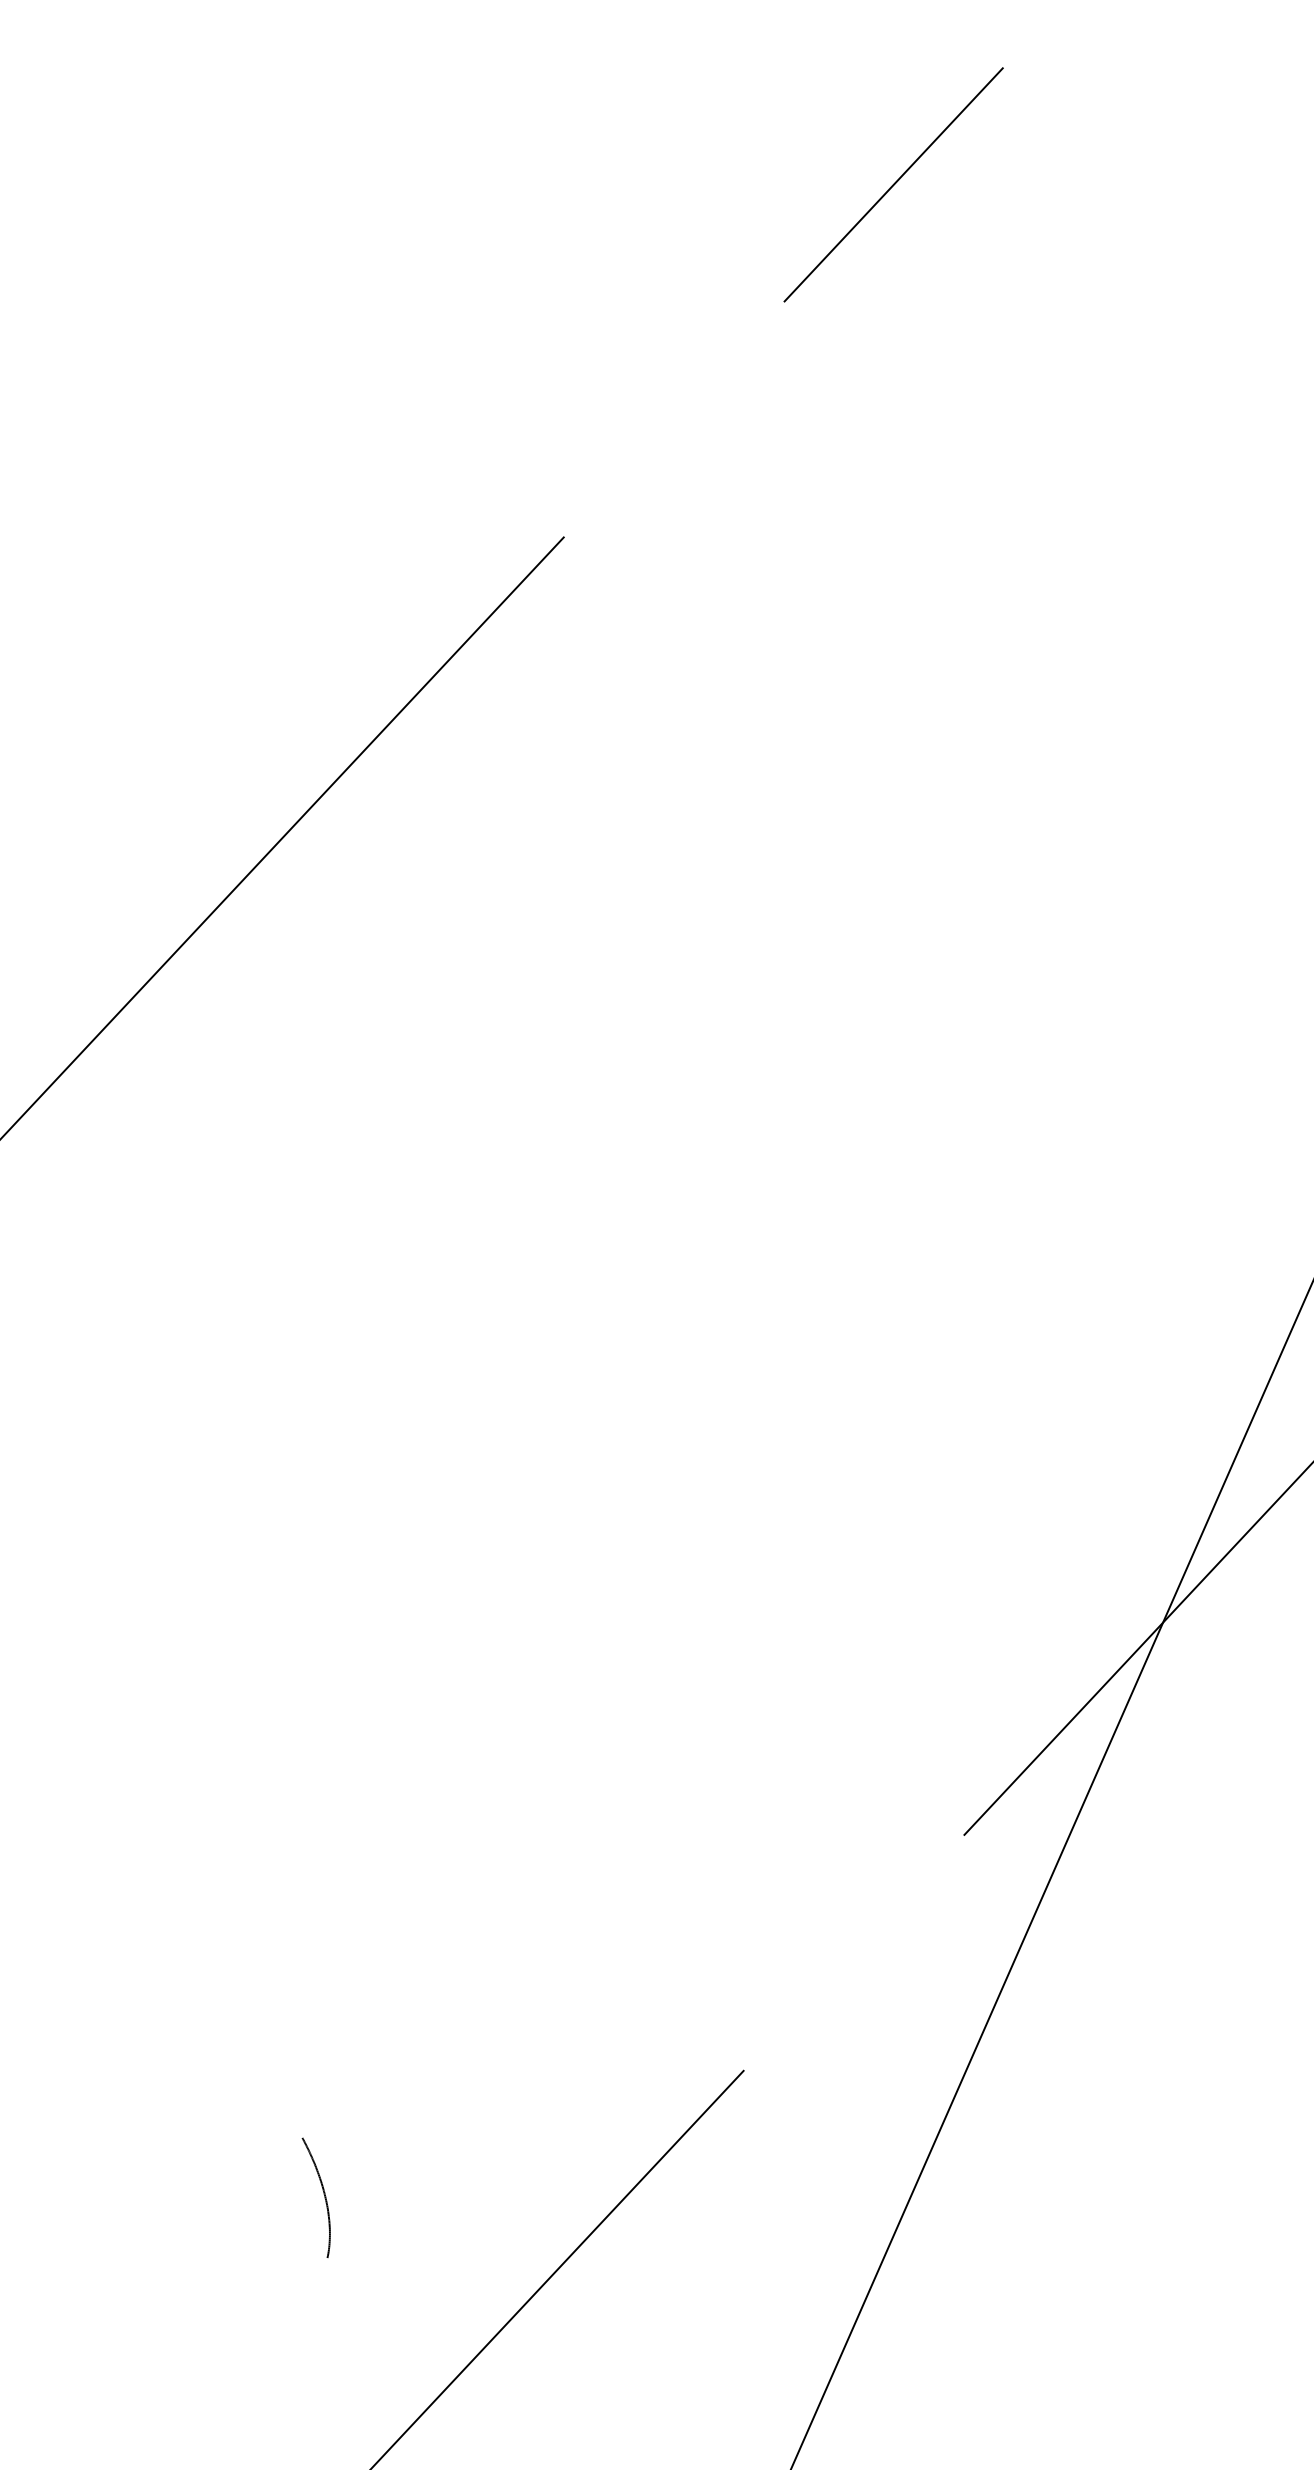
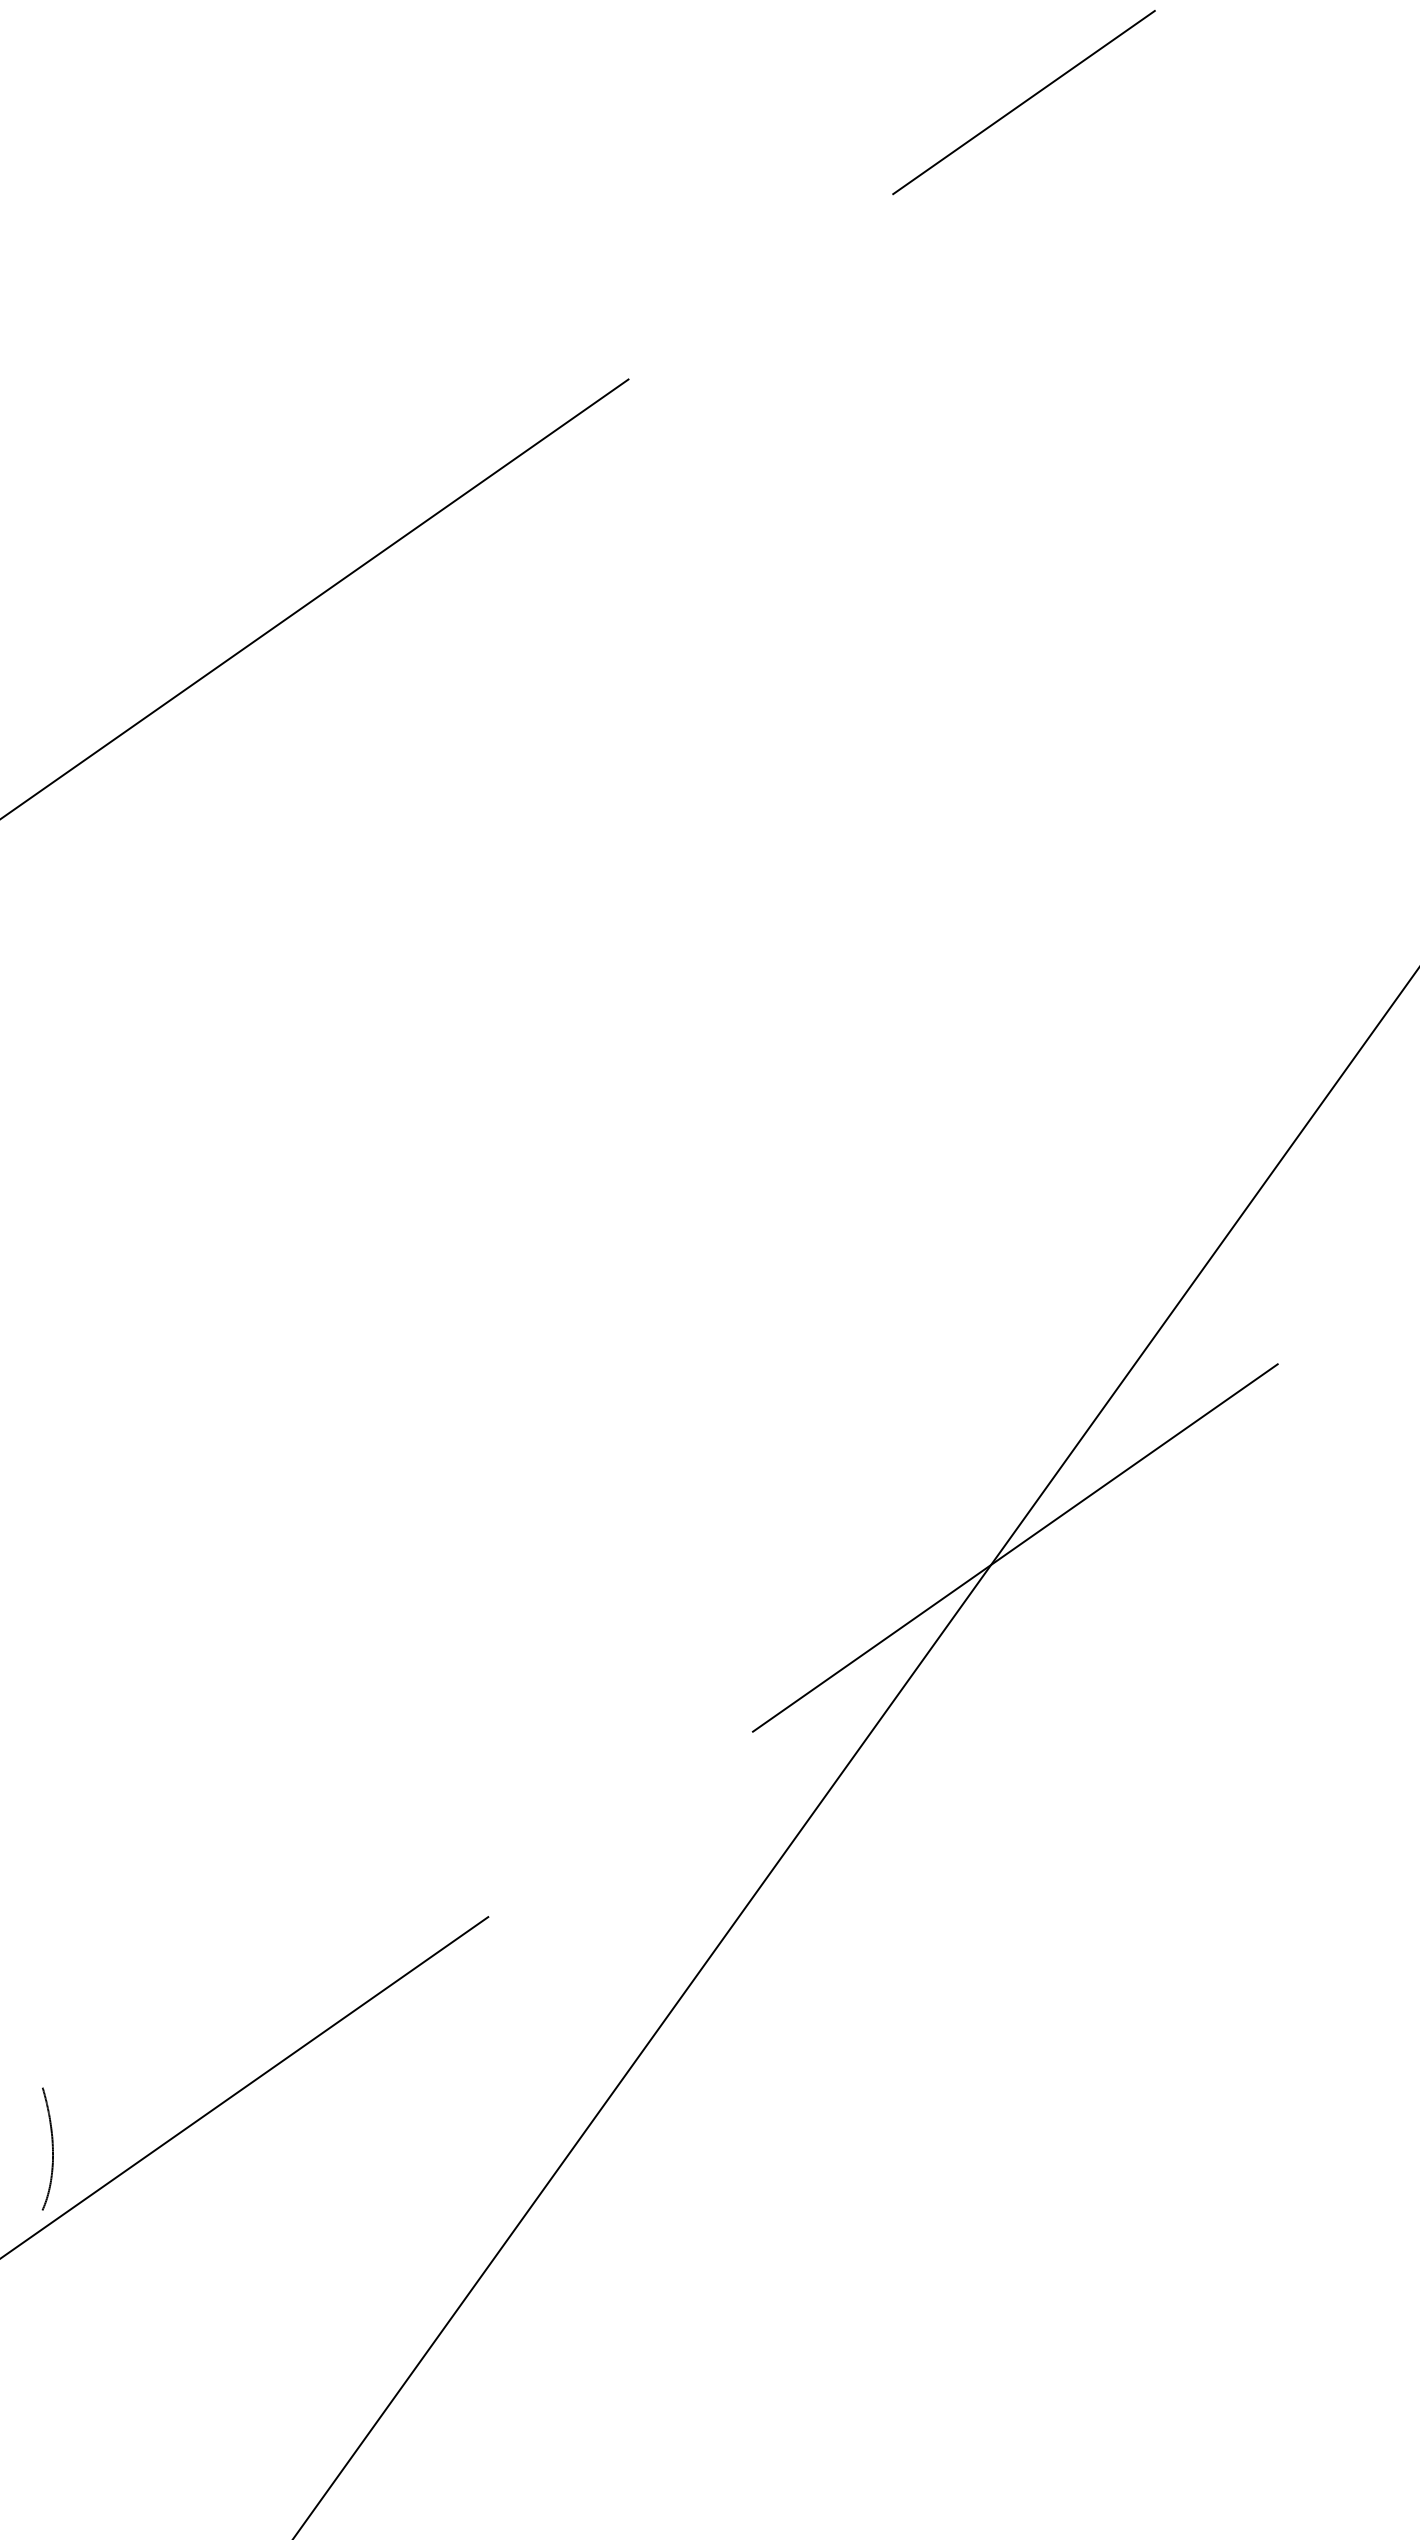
curve: (322, 2192) -> (51, 2145), moved

